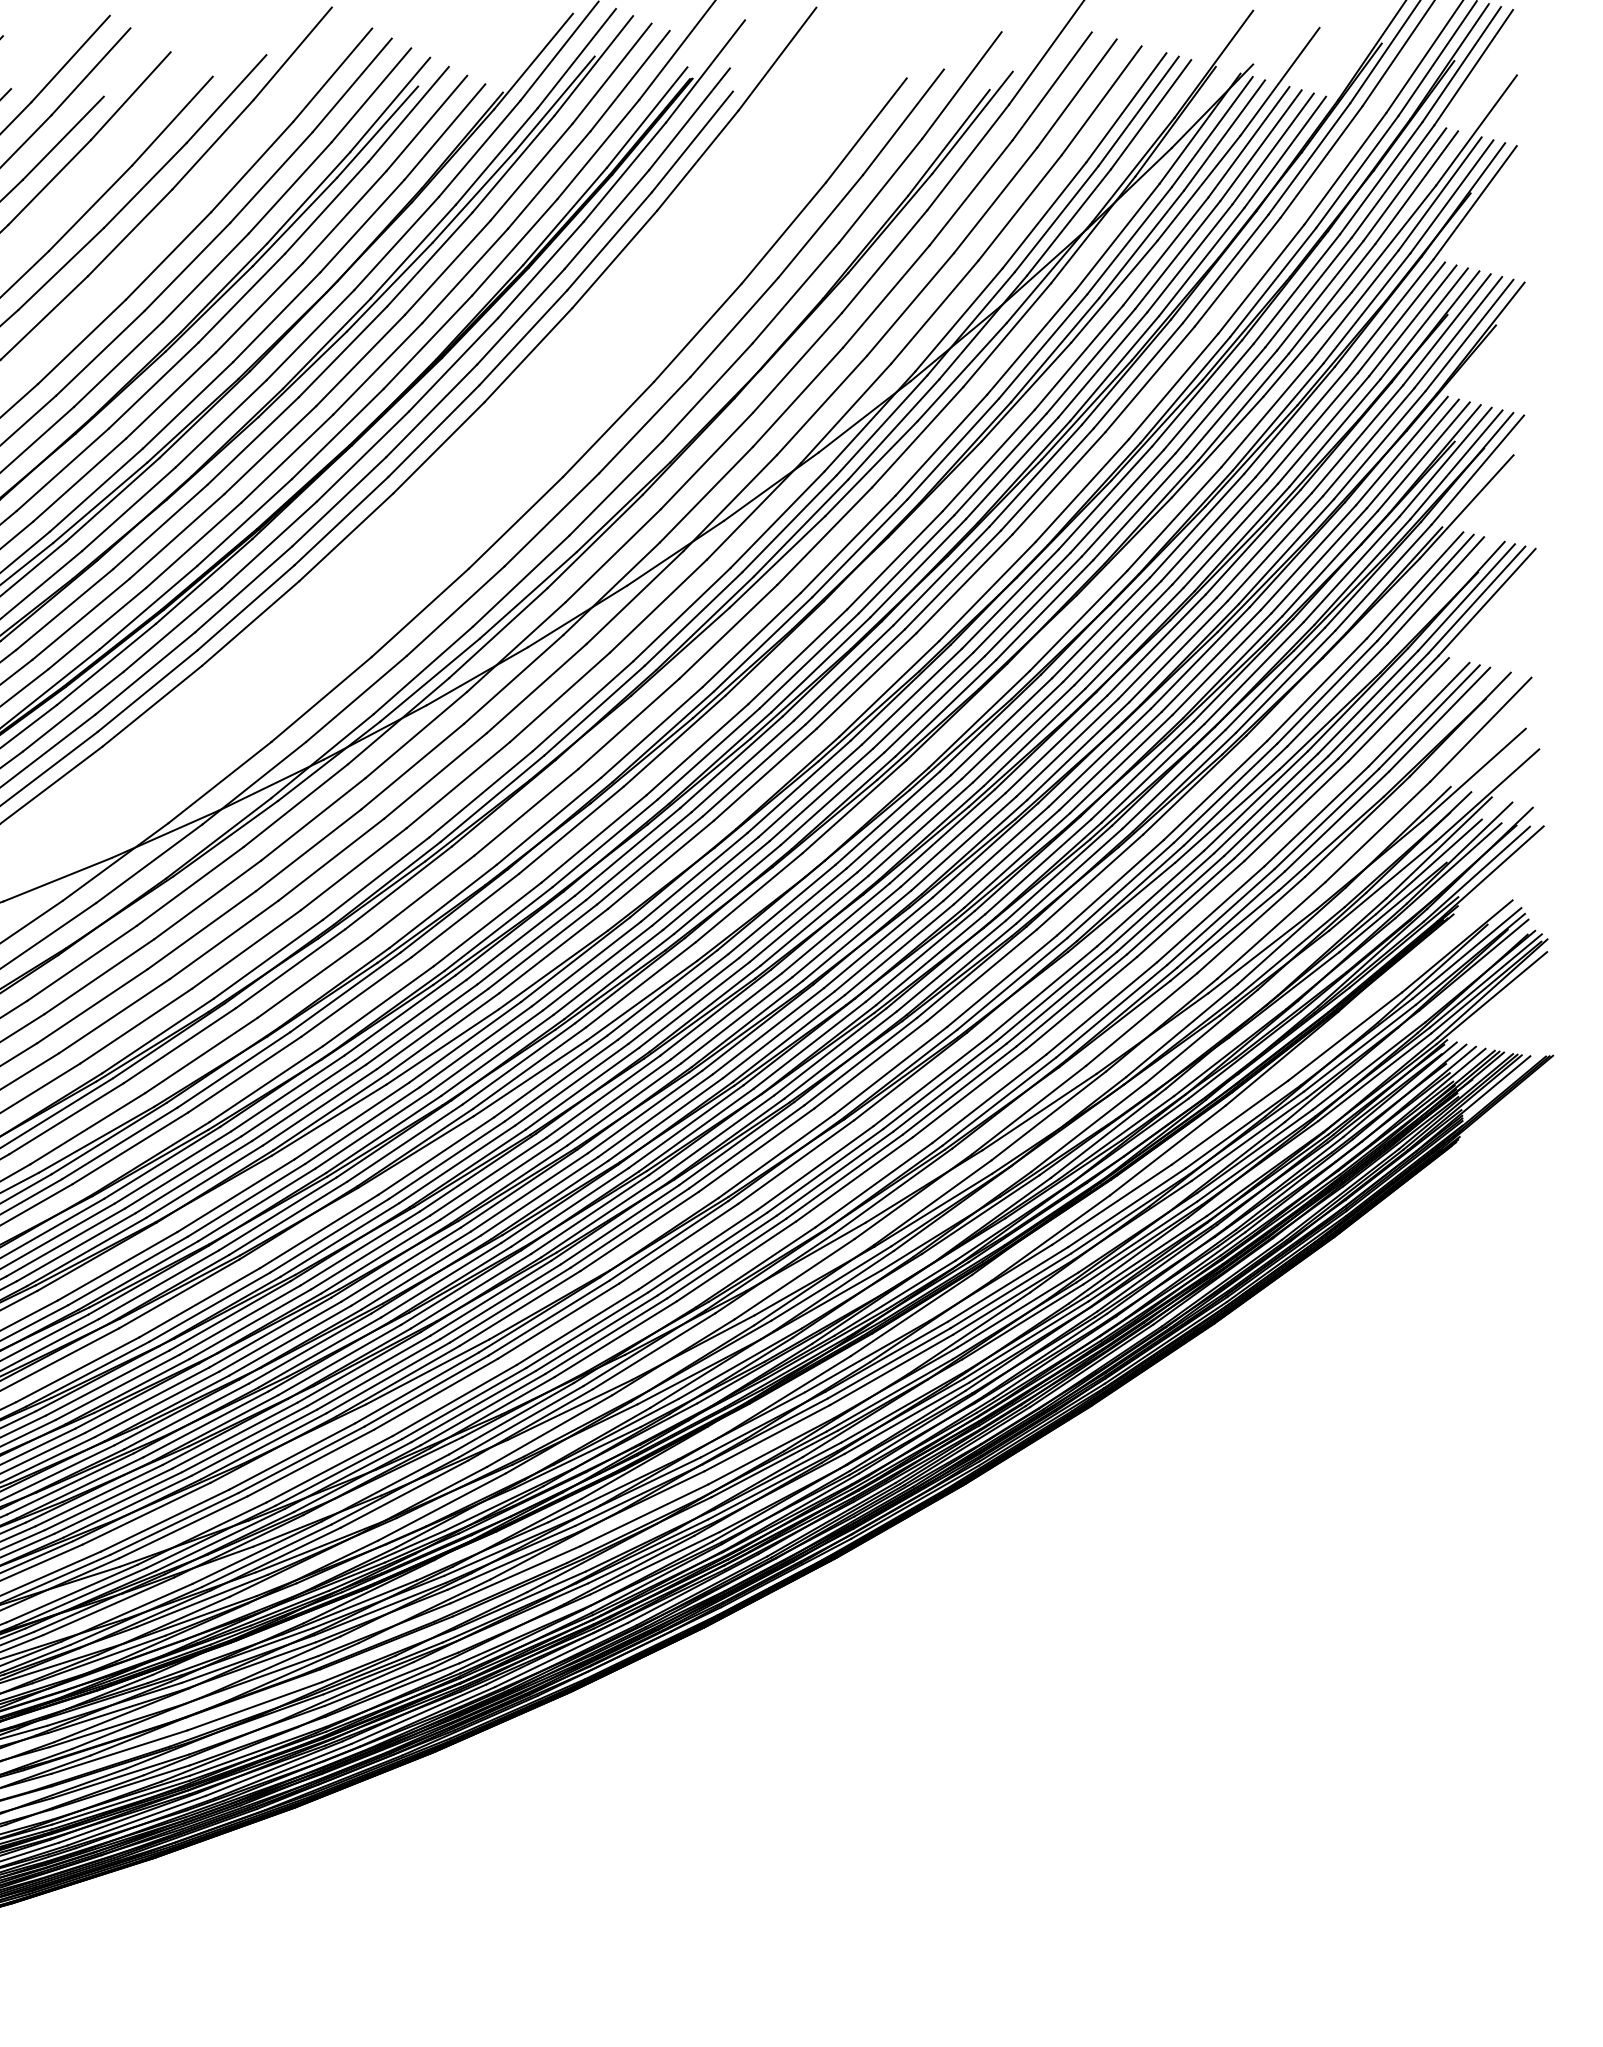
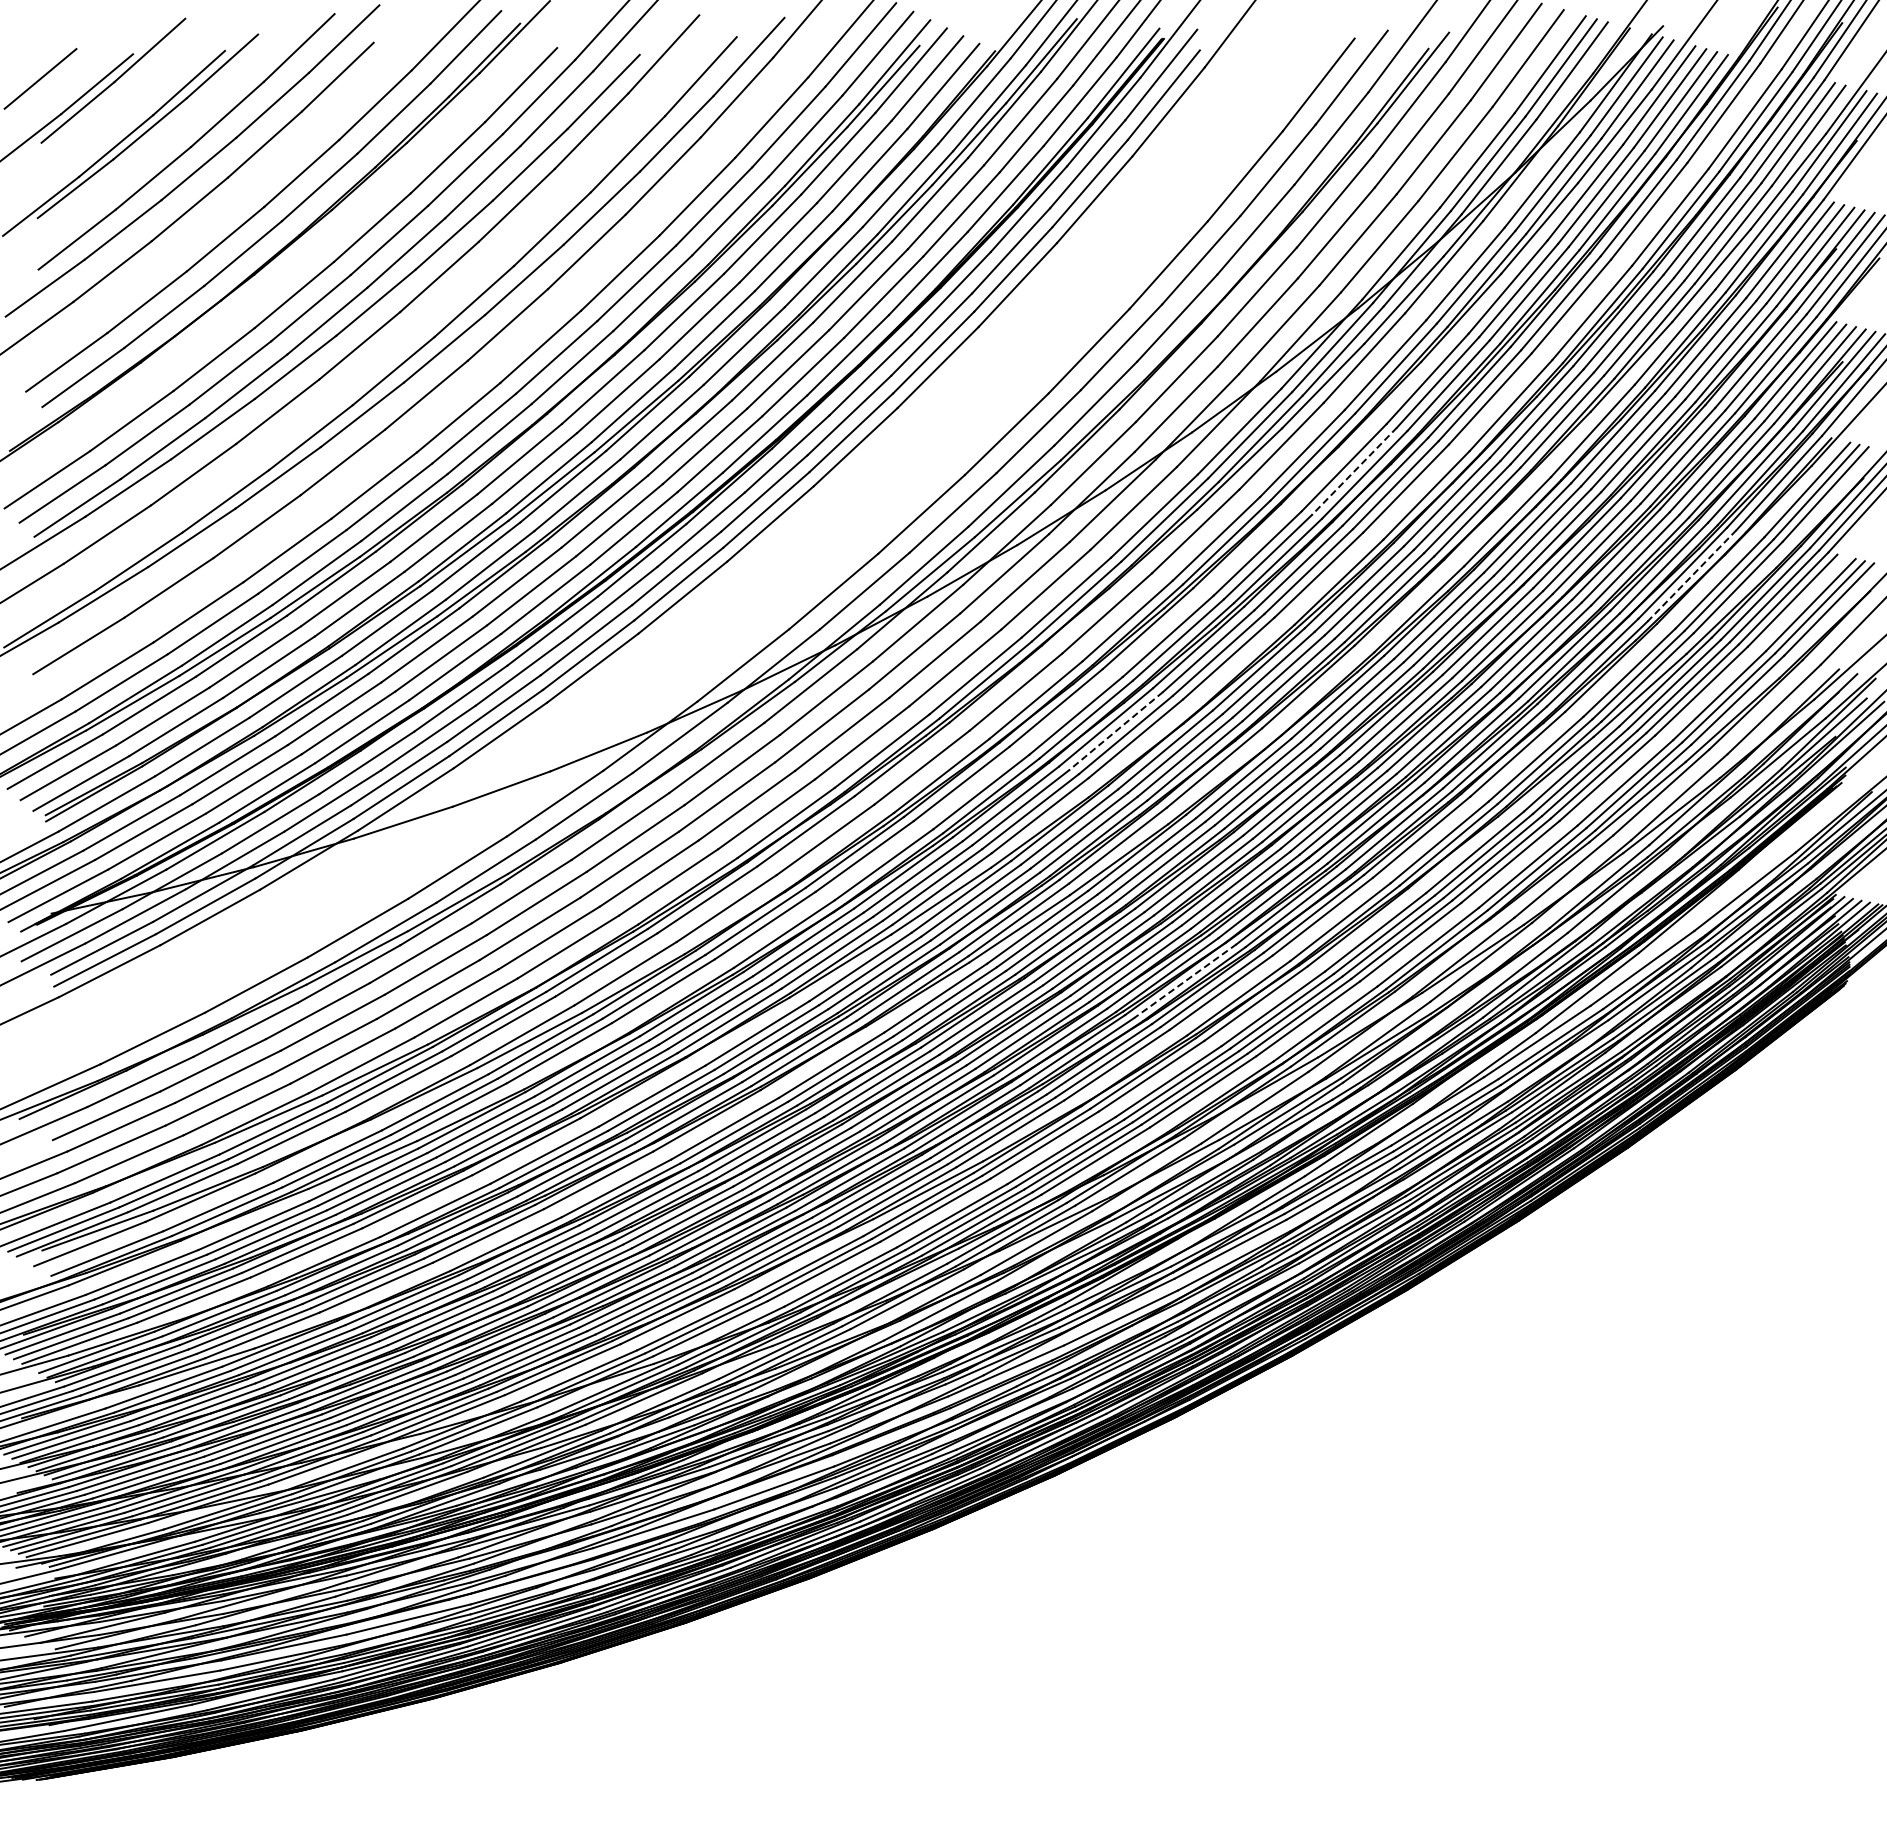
line: (906, 564) -> (1354, 471), solid -> dashed
line: (1286, 681) -> (1692, 575), solid -> dashed
line: (638, 856) -> (1115, 731), solid -> dashed
line: (716, 1137) -> (1185, 981), solid -> dashed

